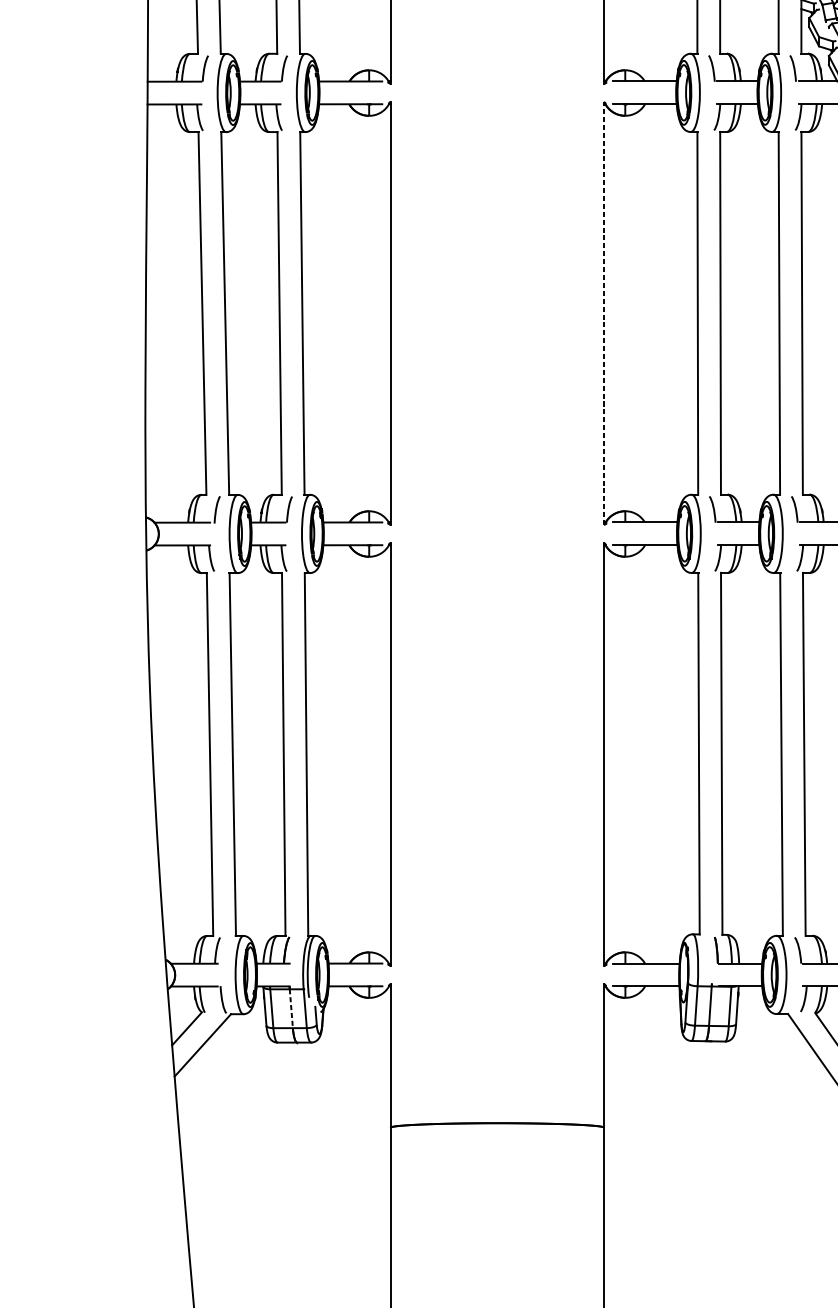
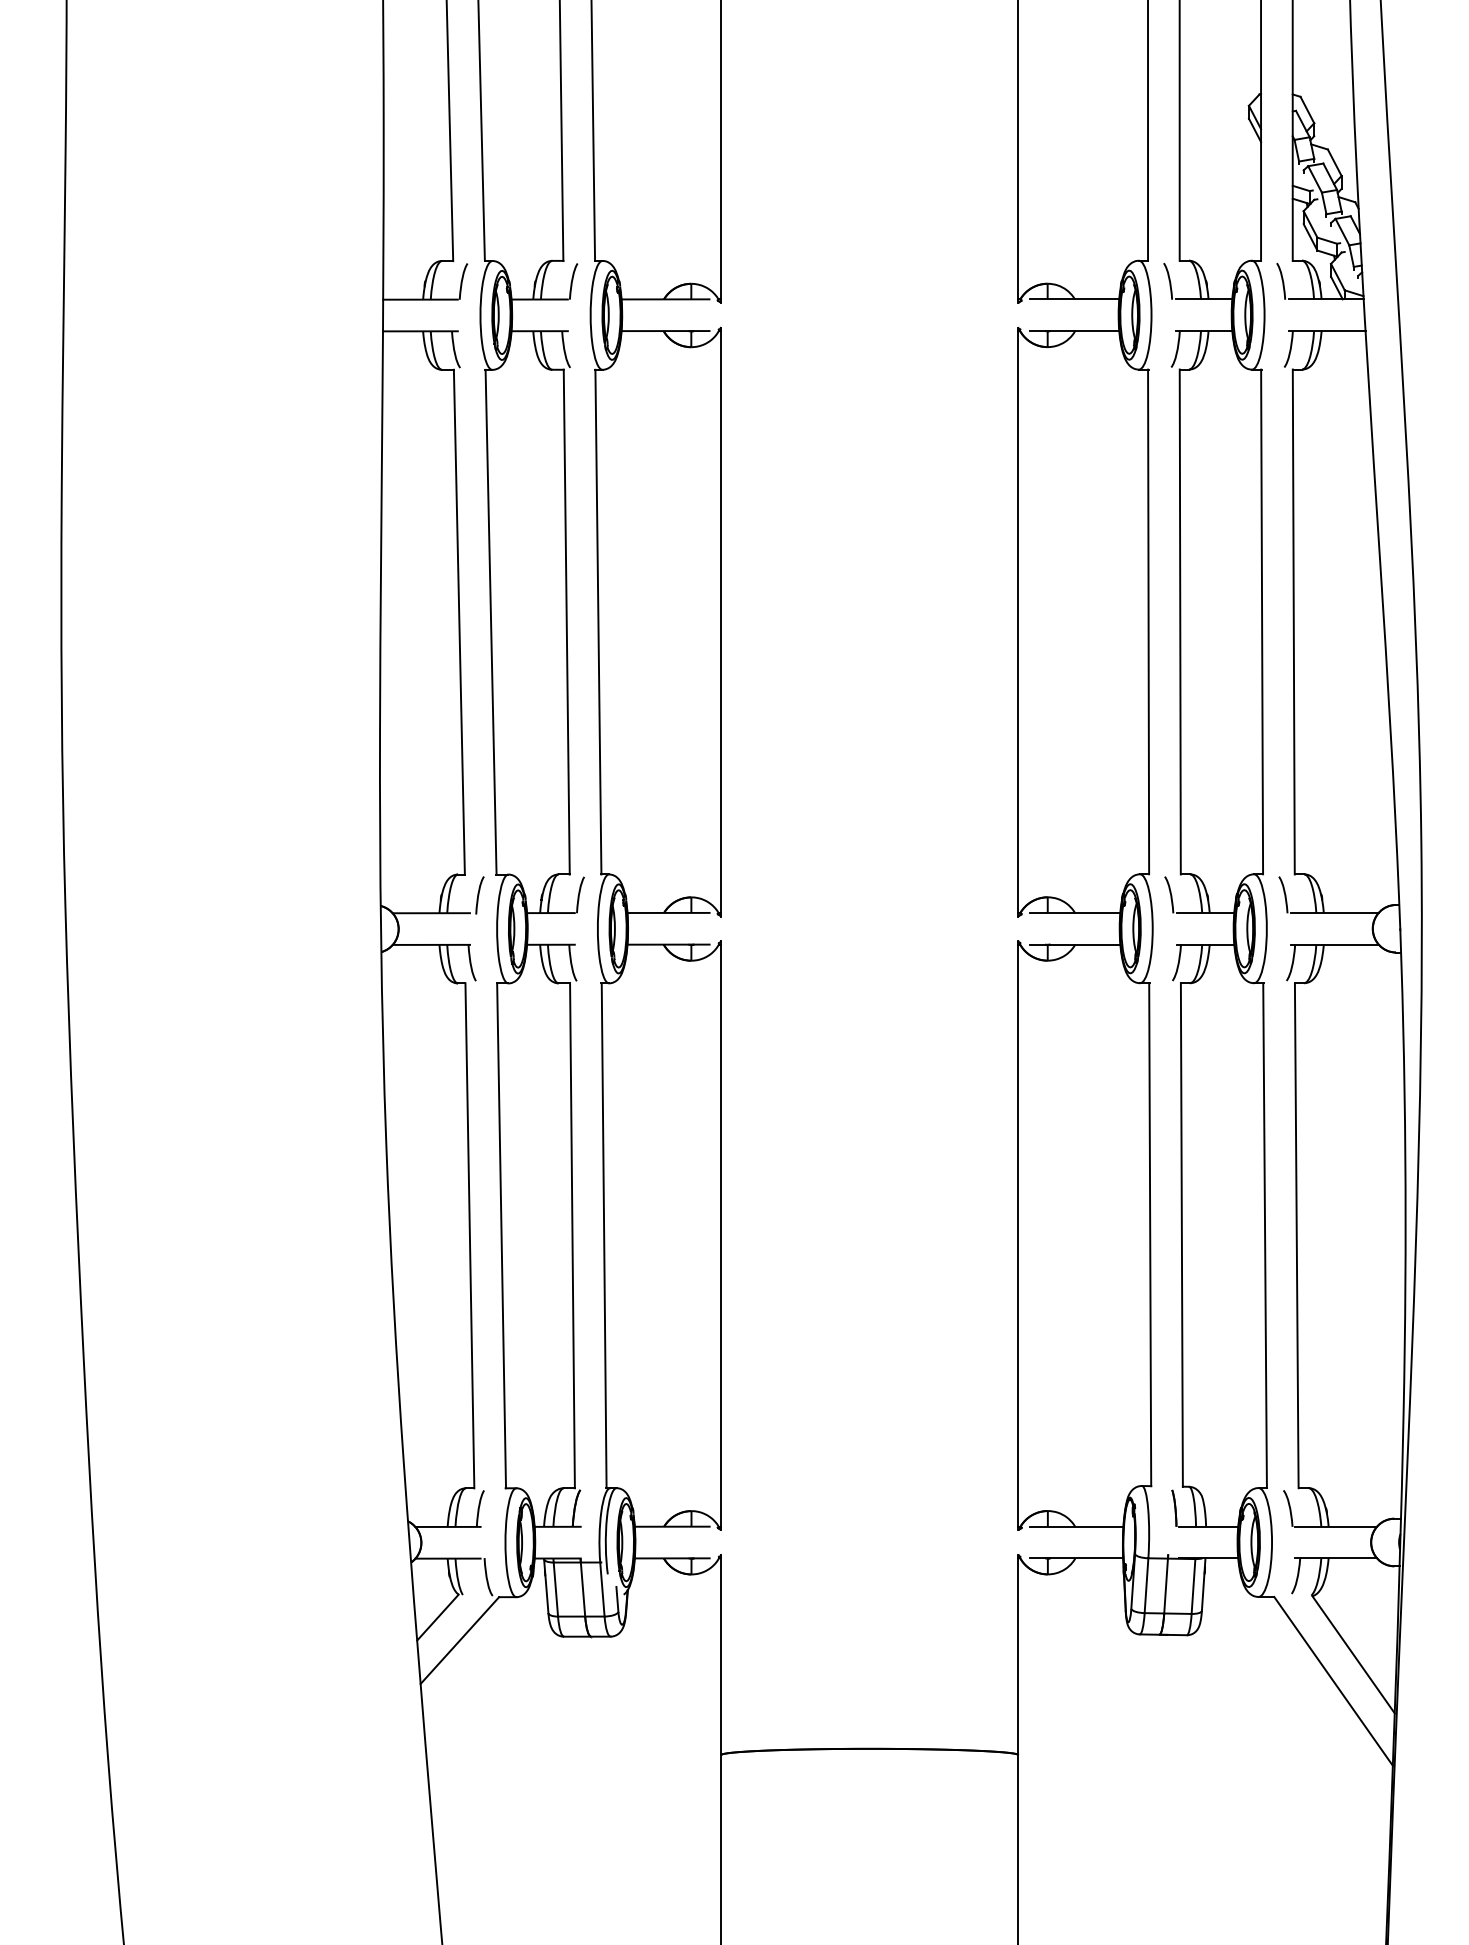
line: (604, 312) -> (1018, 621), dashed -> solid
line: (291, 1009) -> (583, 1590), dashed -> solid

